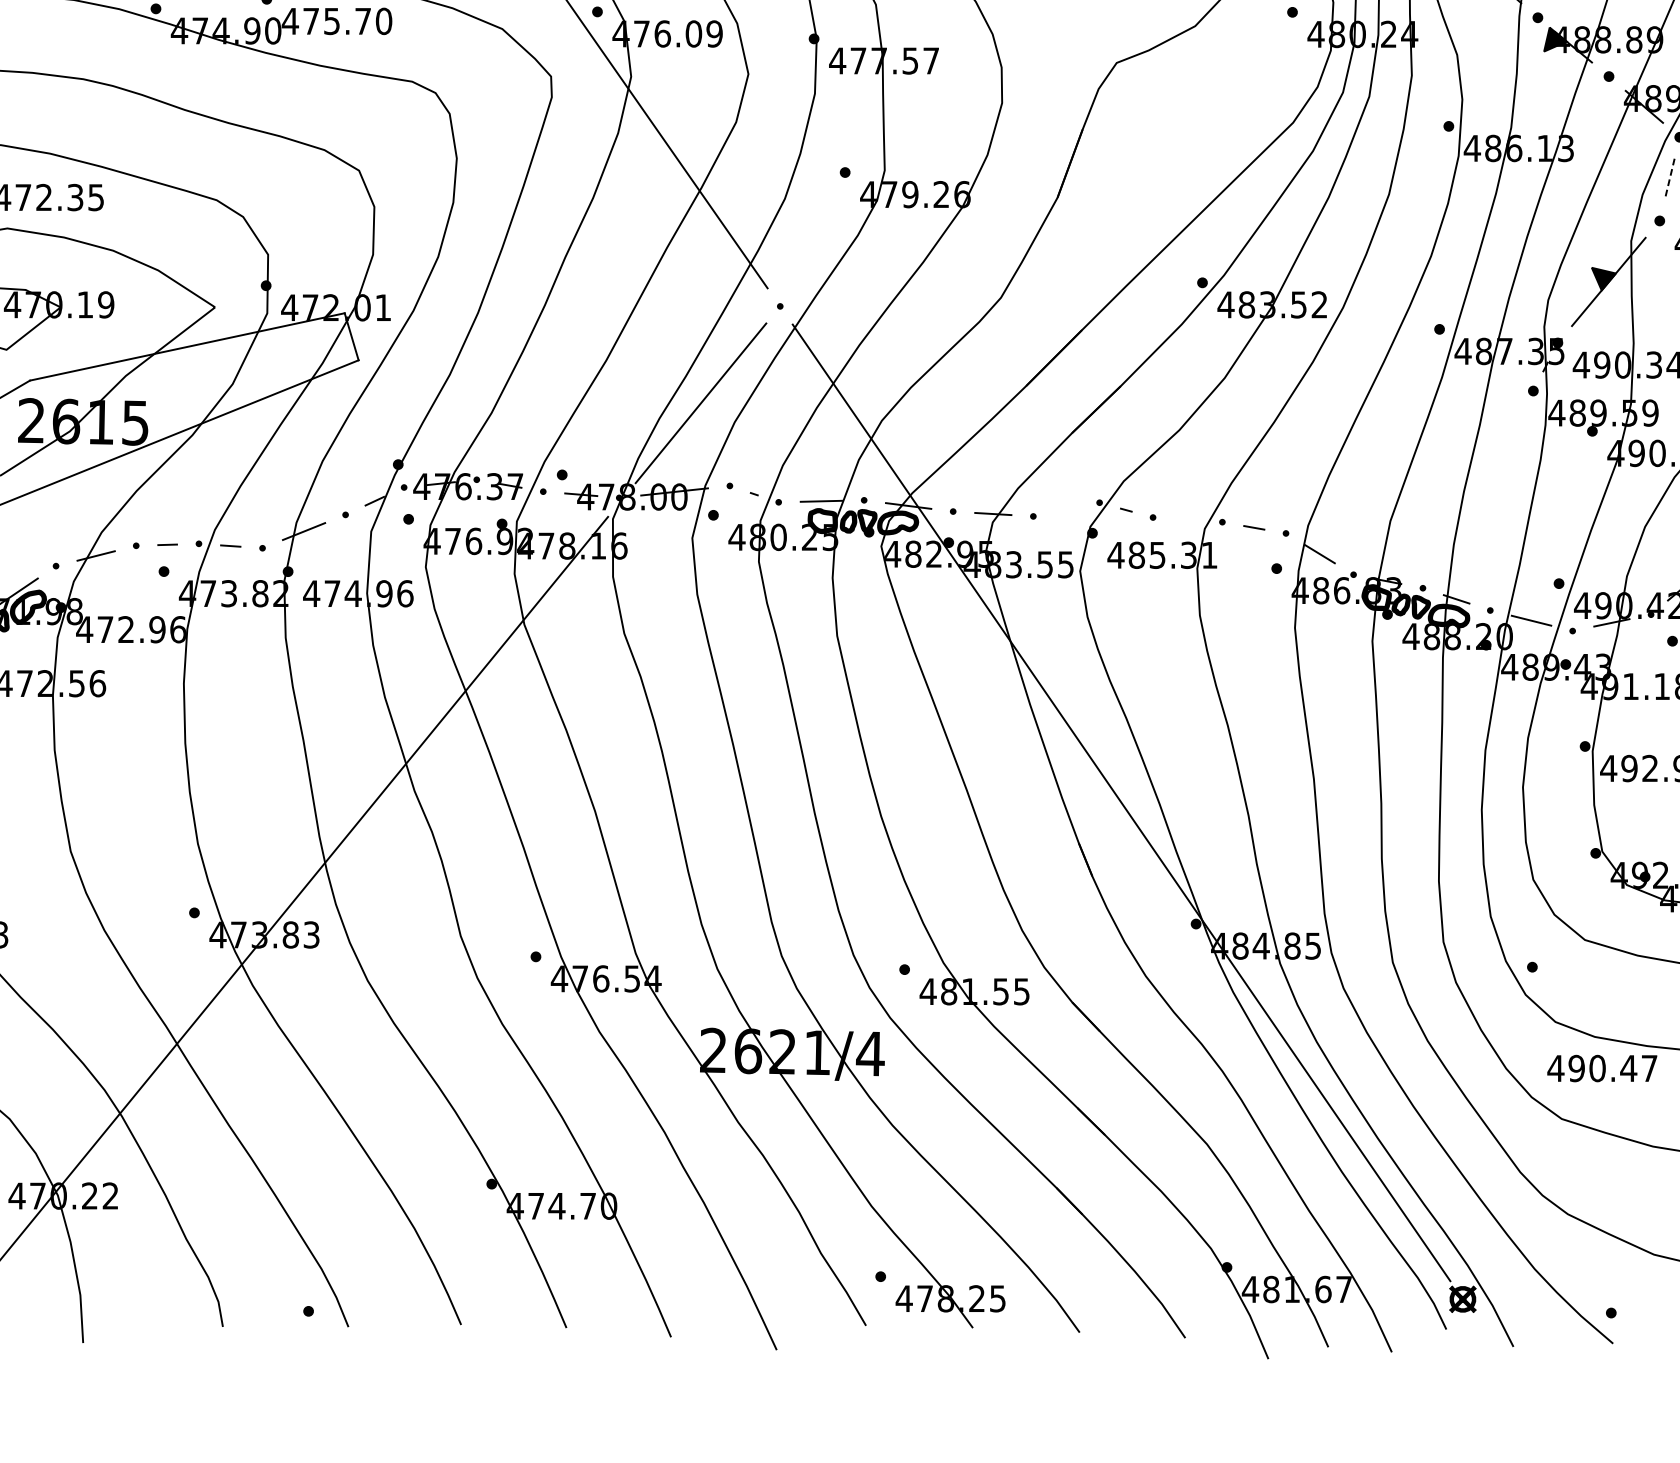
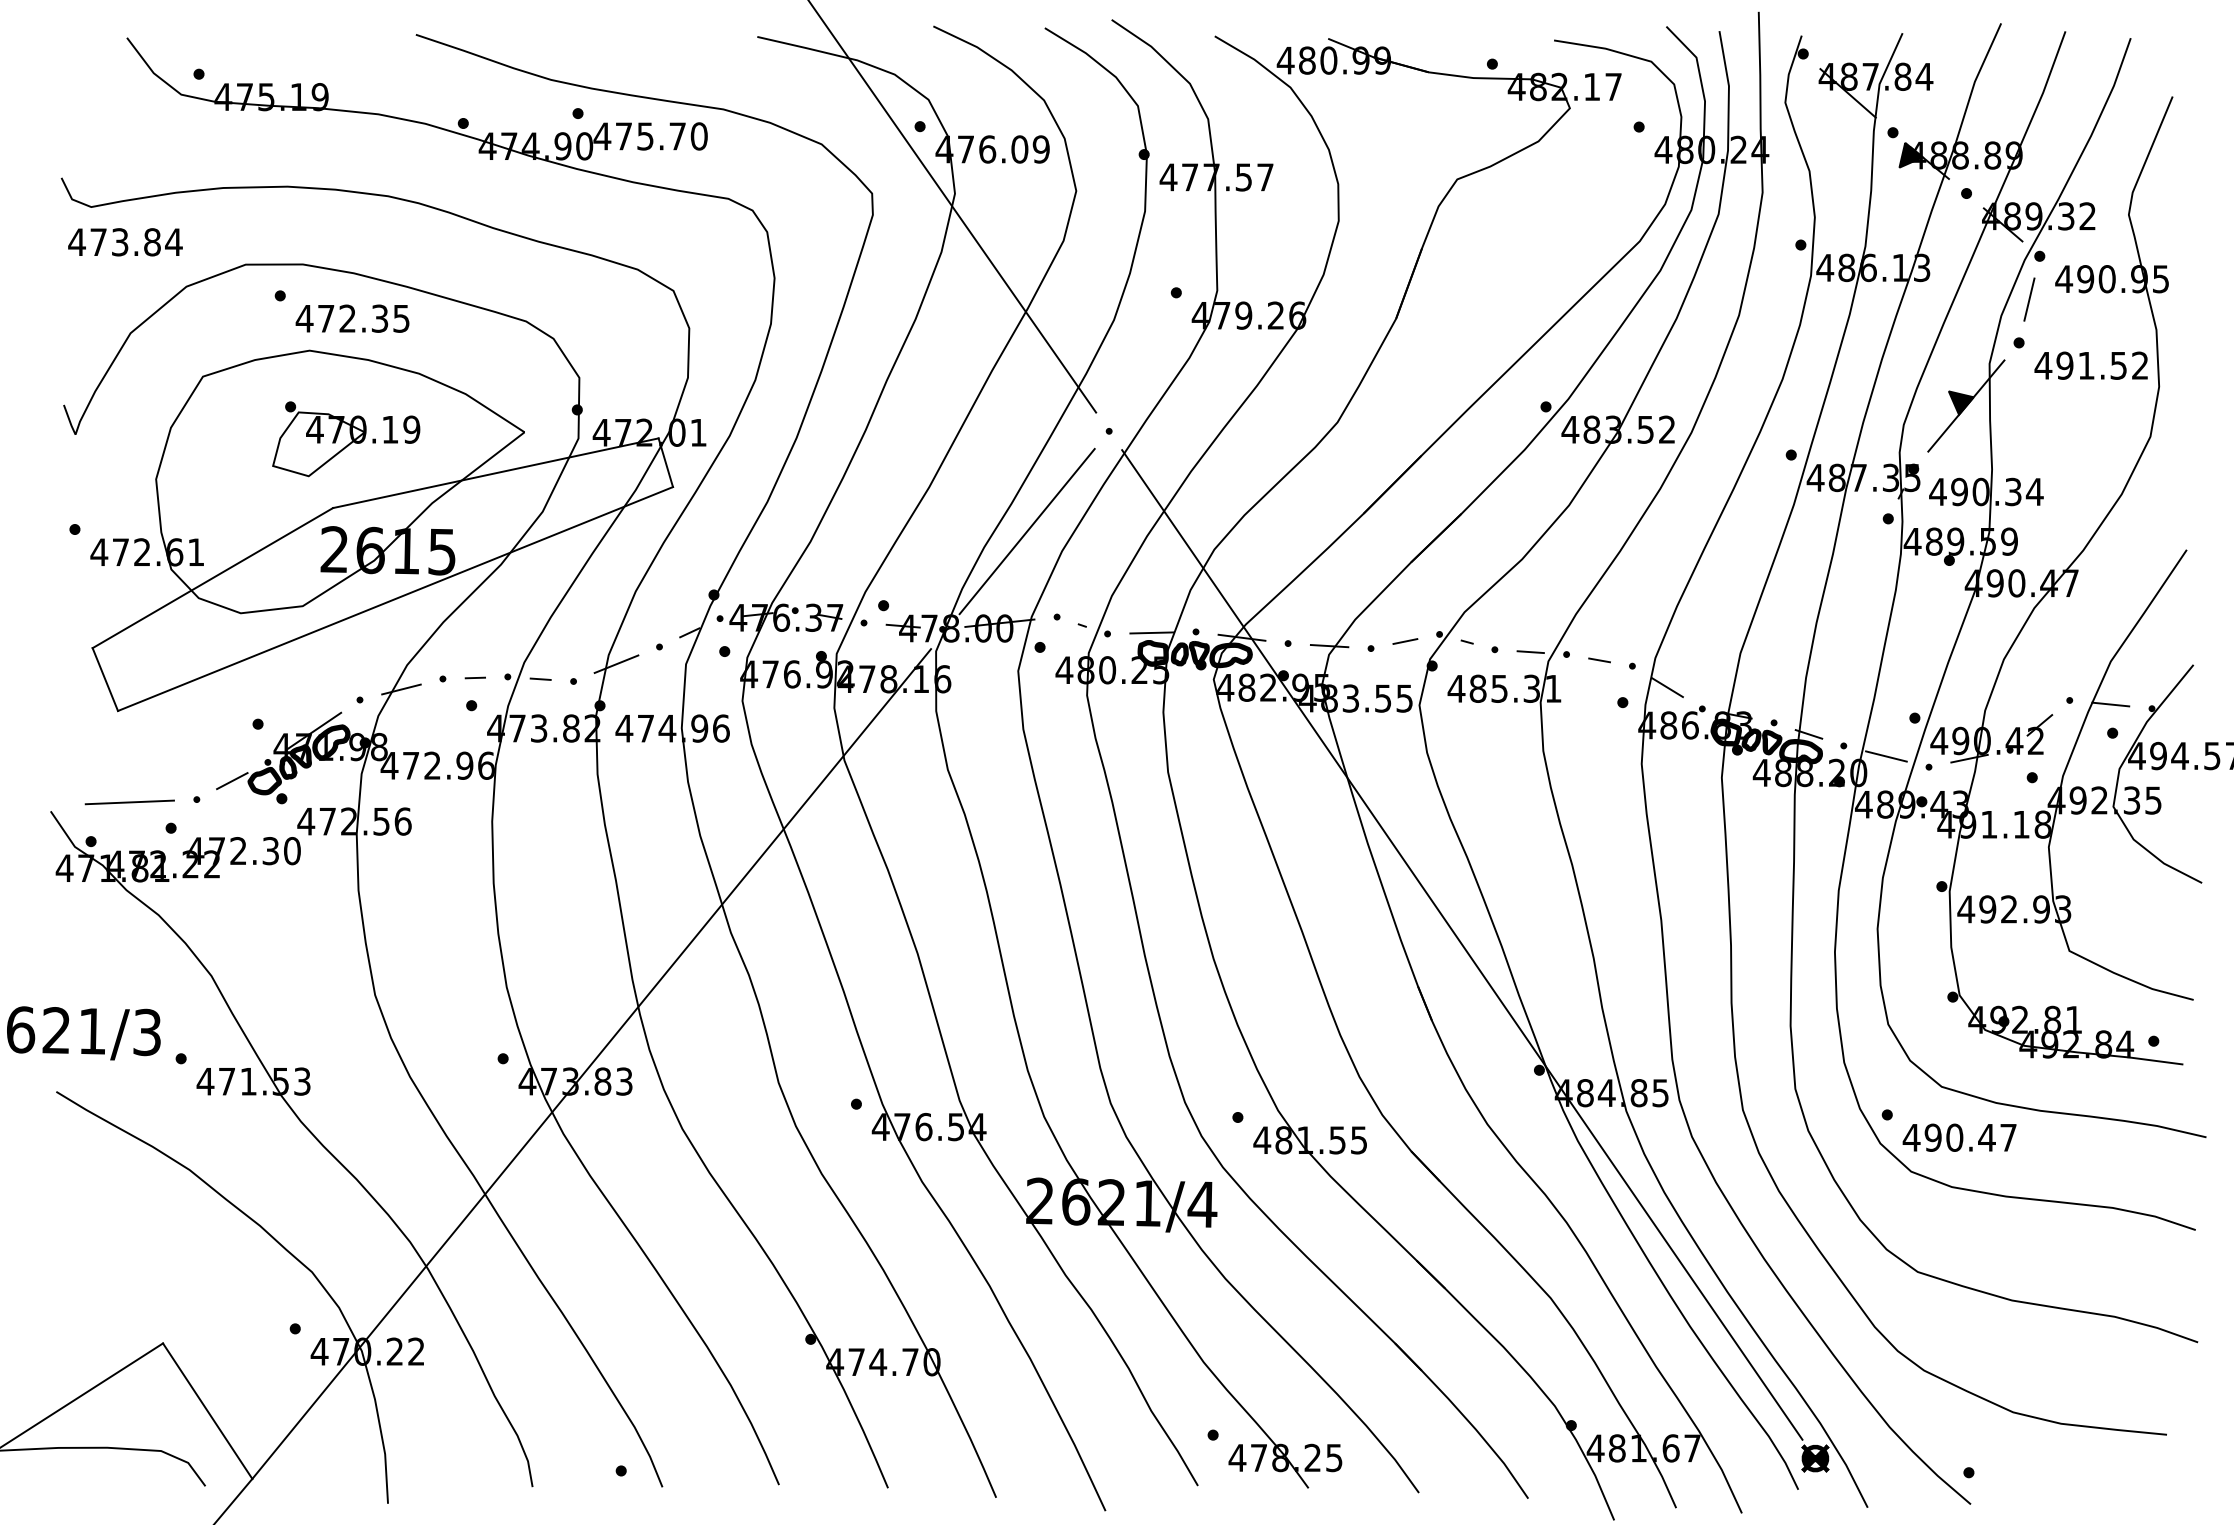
line: (1669, 179) -> (2029, 299), dashed -> solid
line: (1066, 509) -> (1405, 641), added
line: (1187, 520) -> (1530, 652), added
text: (1602, 1068) -> (1959, 1137), moved

